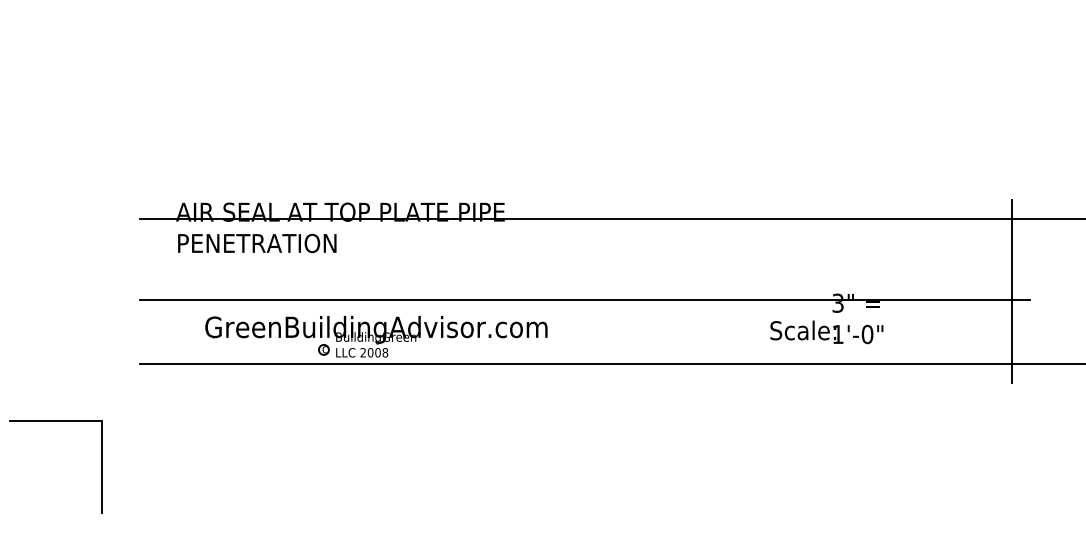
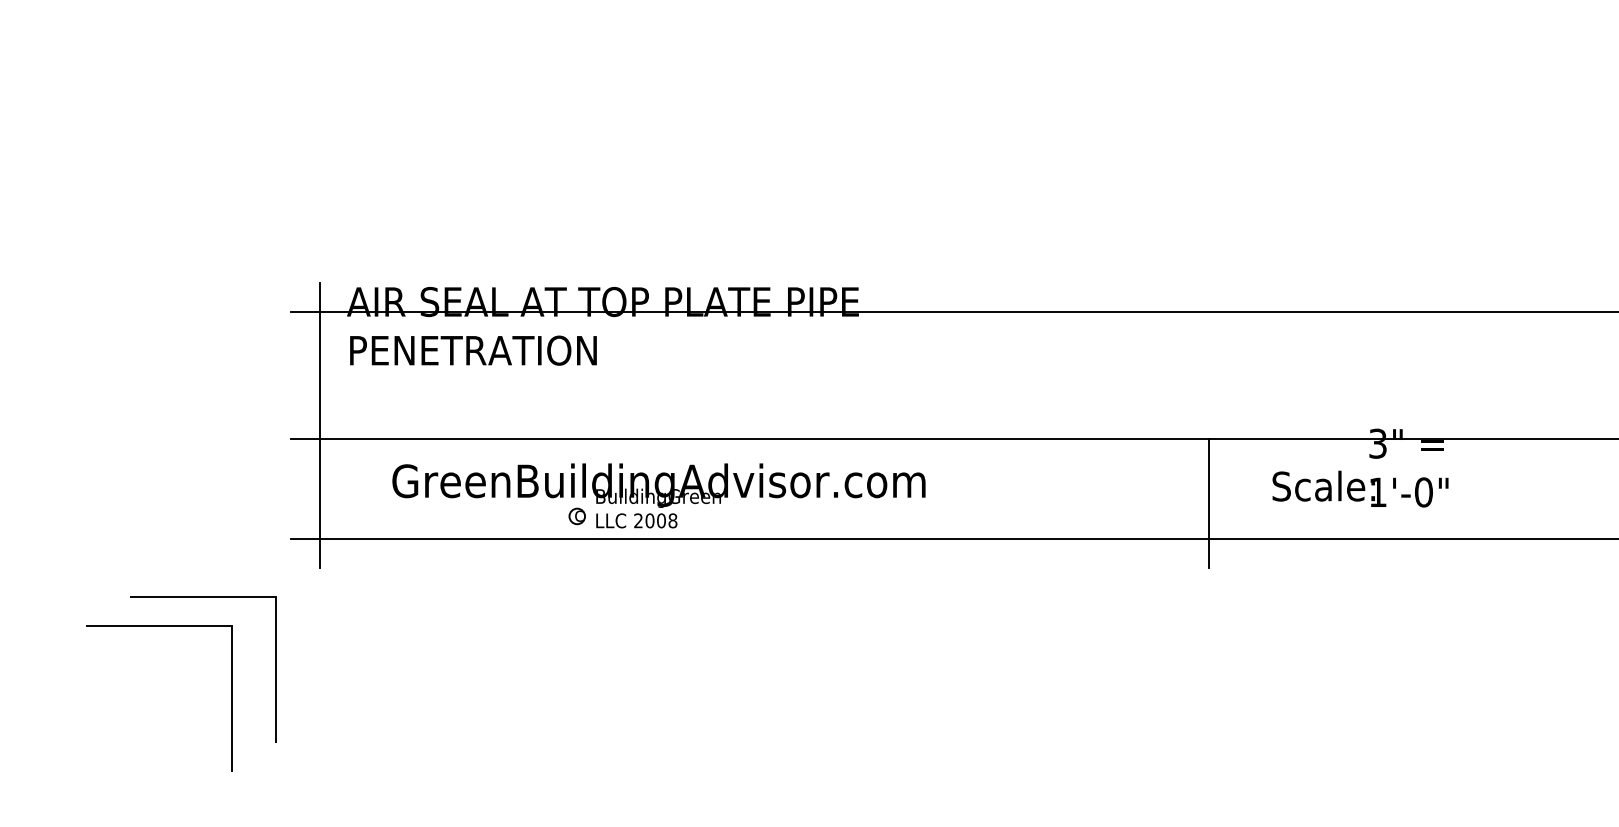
line: (158, 291) -> (319, 425), added
line: (729, 341) -> (1208, 503), added
line: (84, 402) -> (204, 598), added

